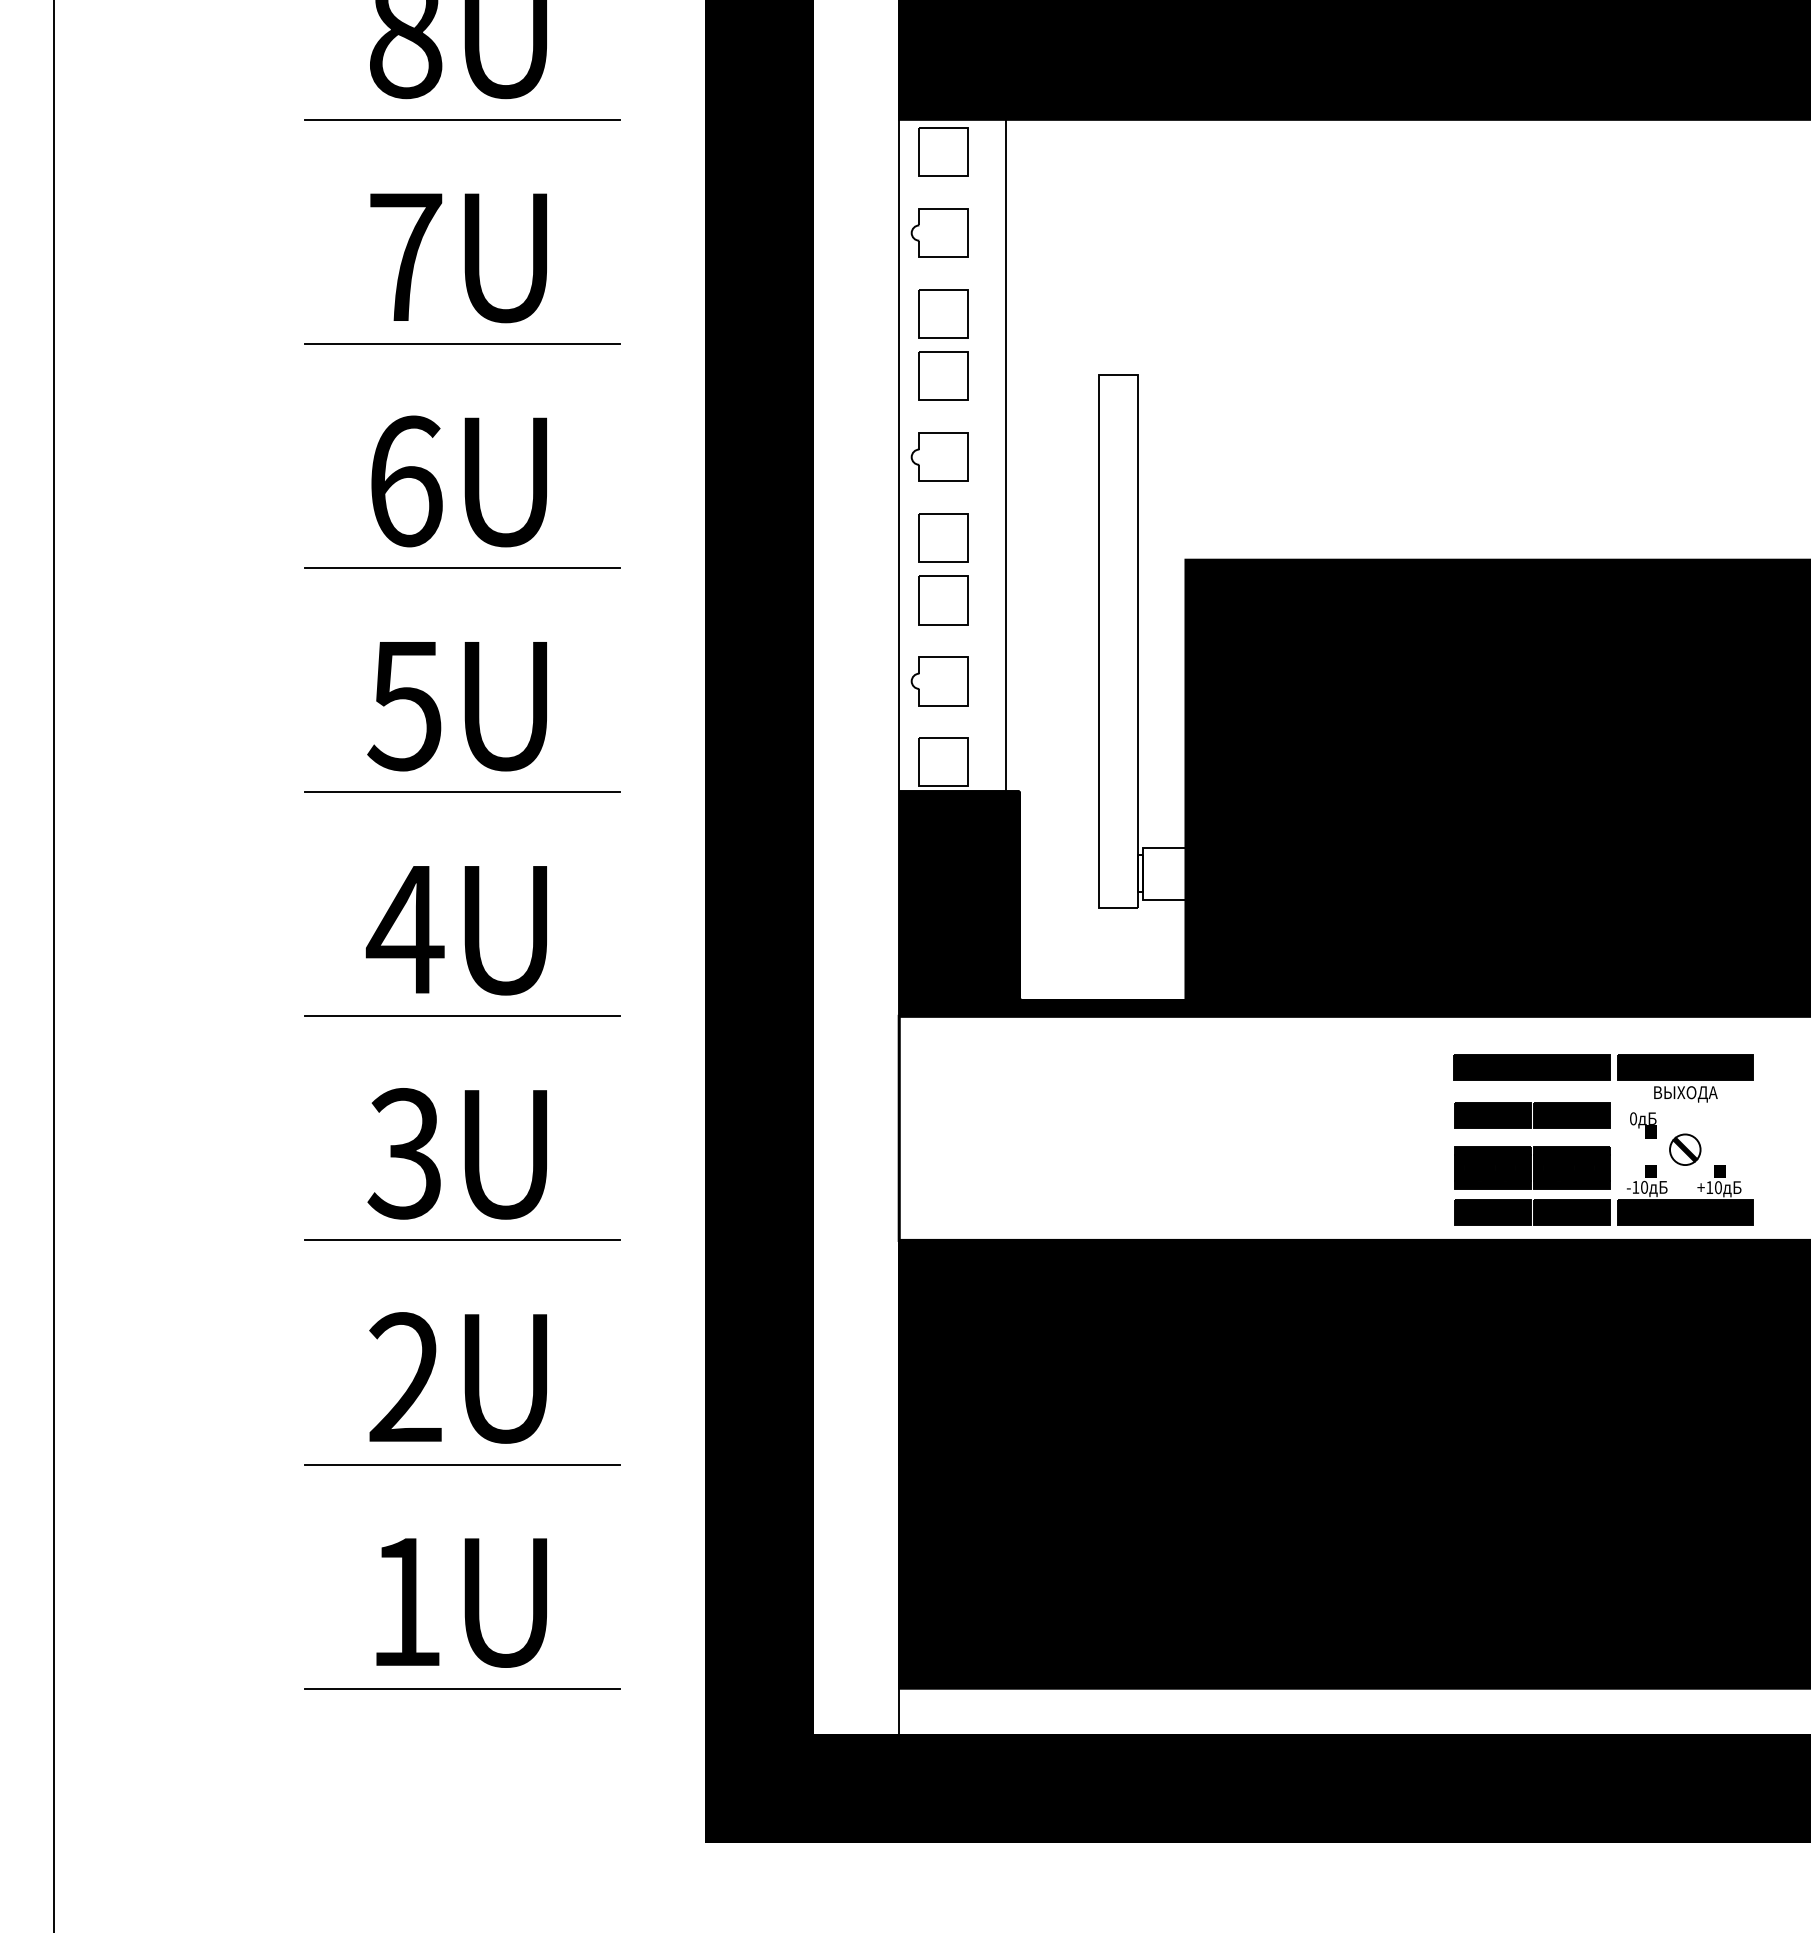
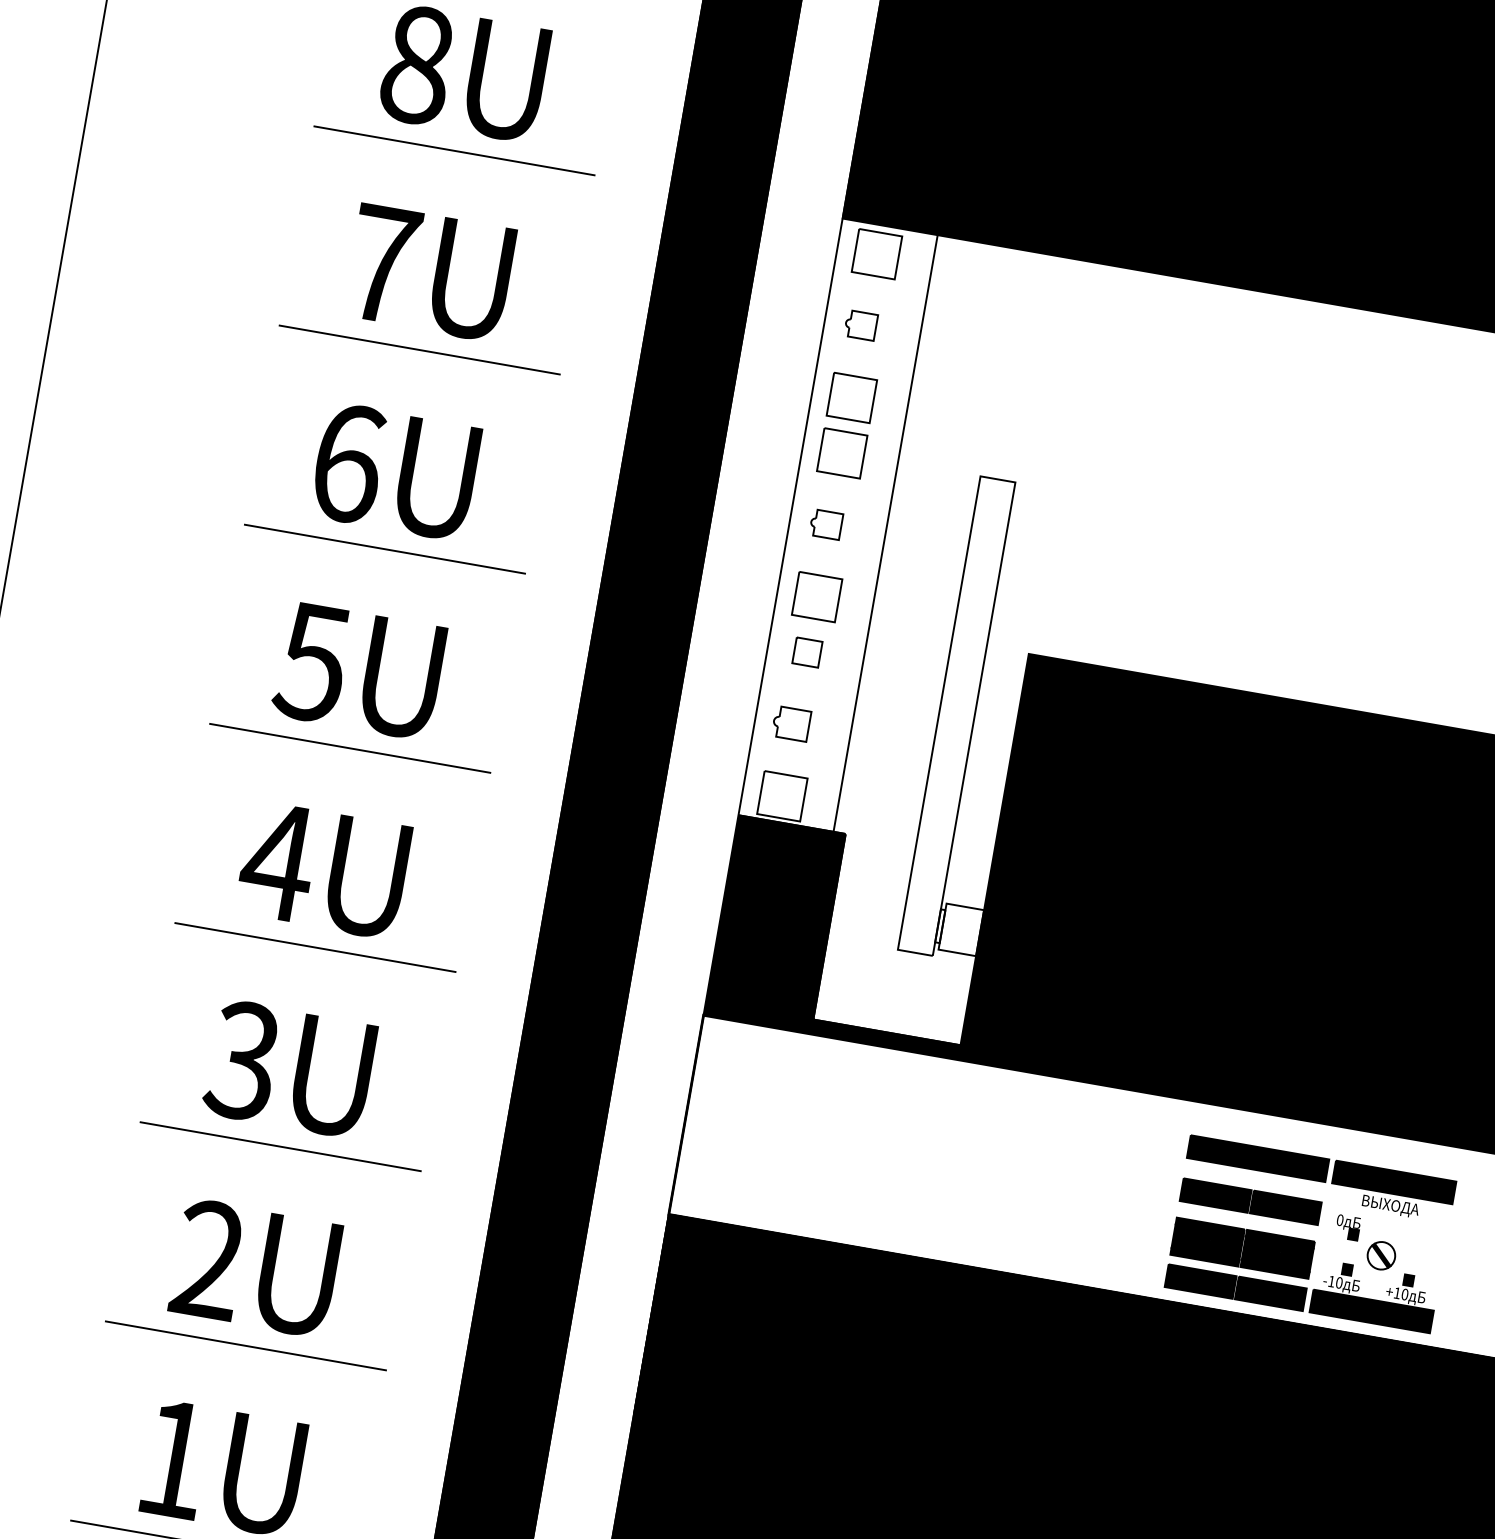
part: (939, 232) -> (860, 324), size x0.6
part: (939, 456) -> (826, 524), size x0.6
part: (943, 600) -> (807, 652), size x0.6
part: (939, 681) -> (791, 723), size x0.7

